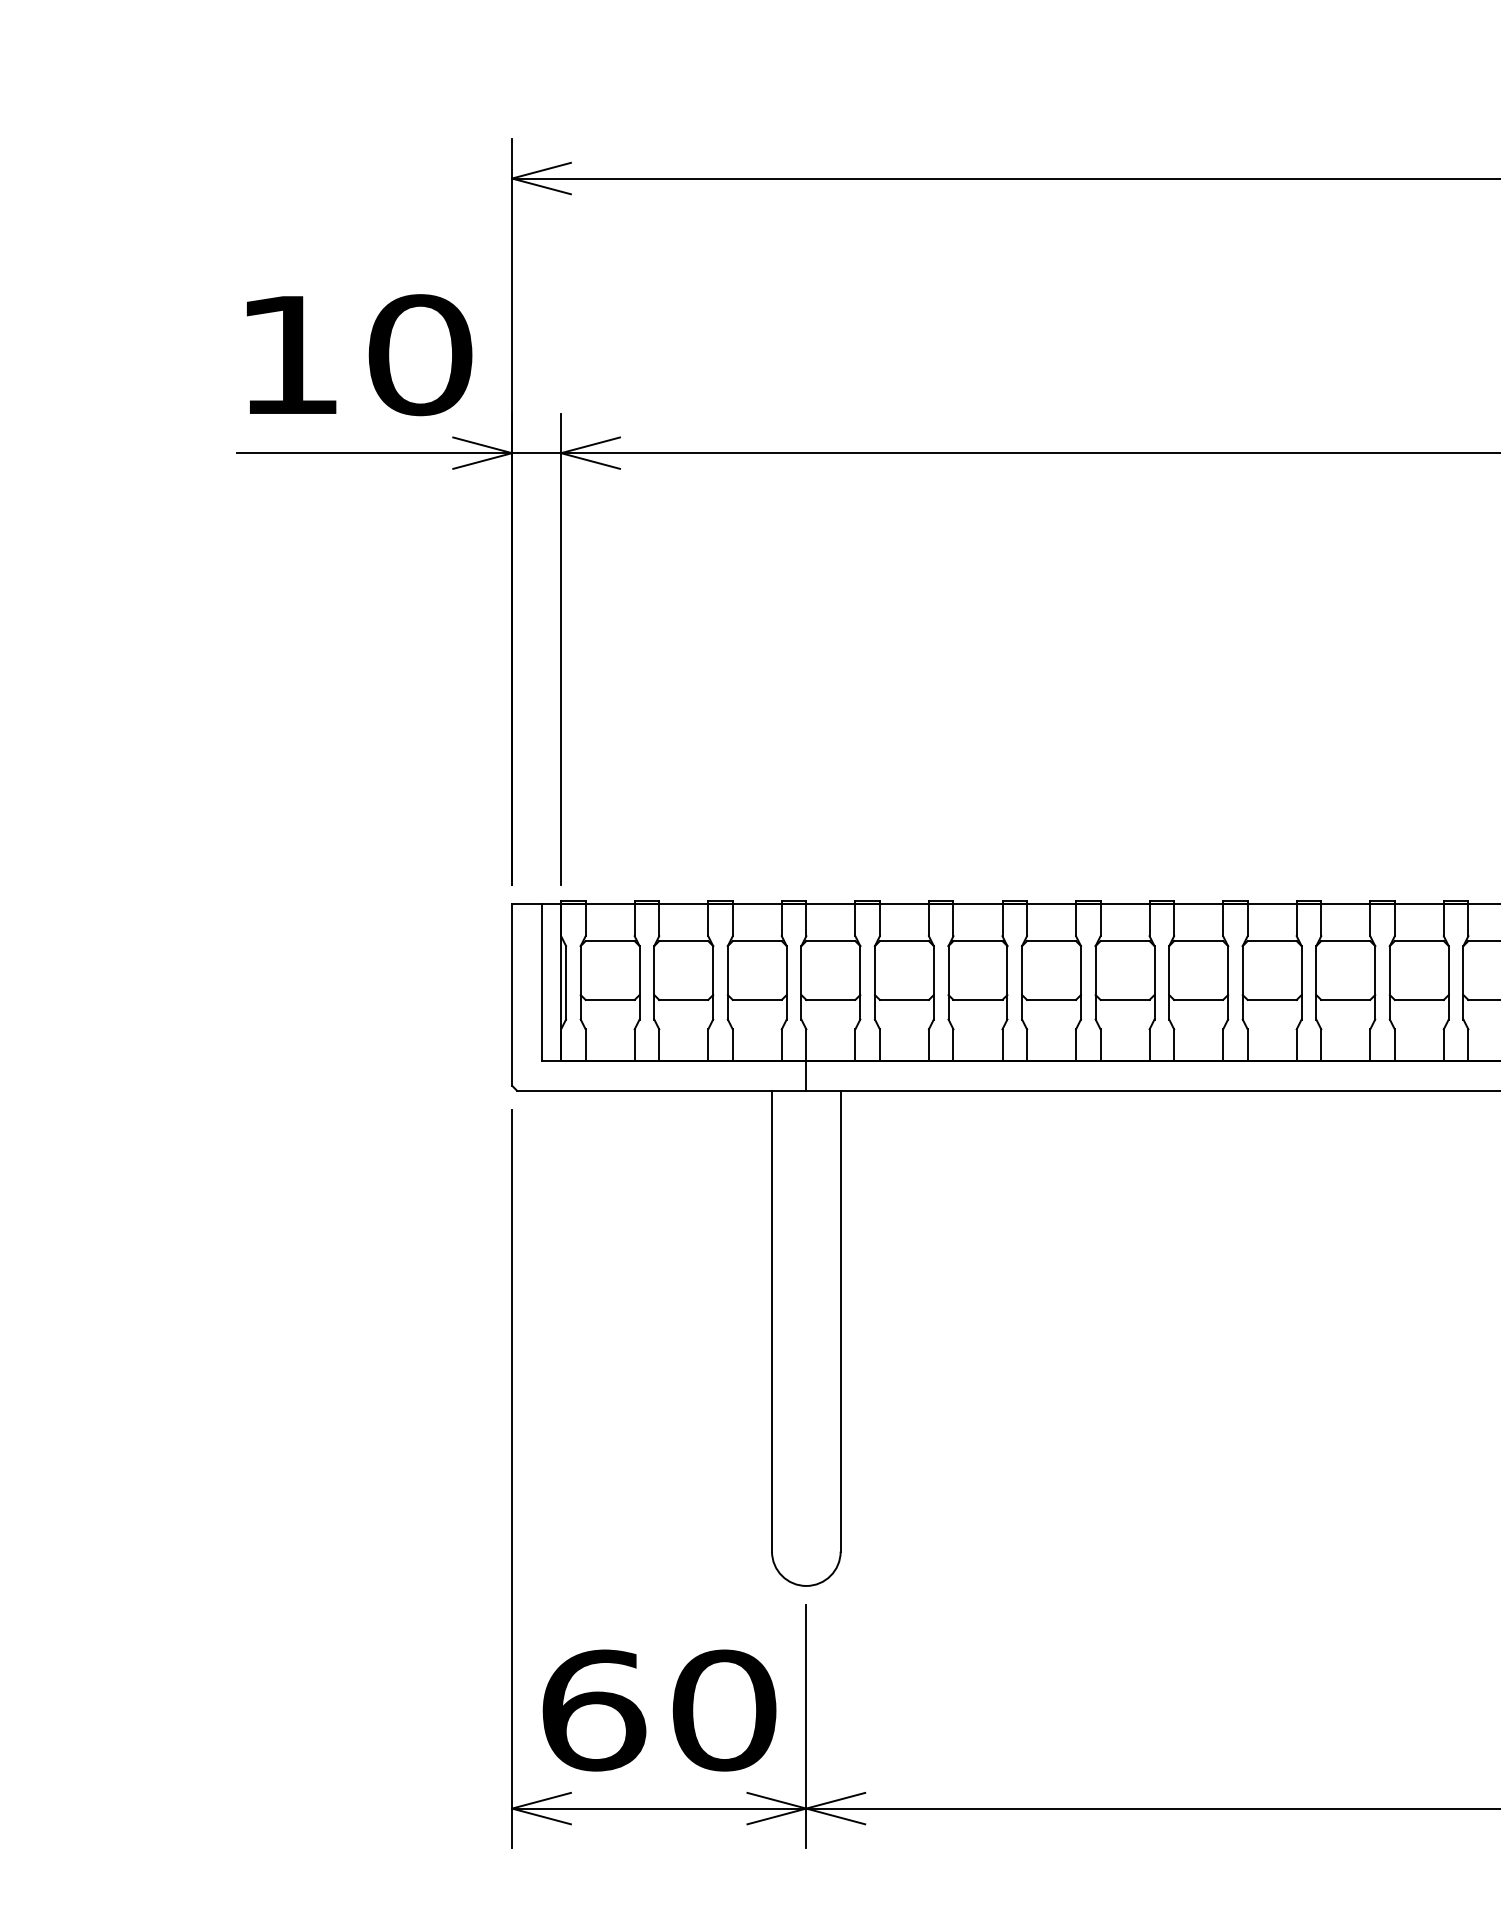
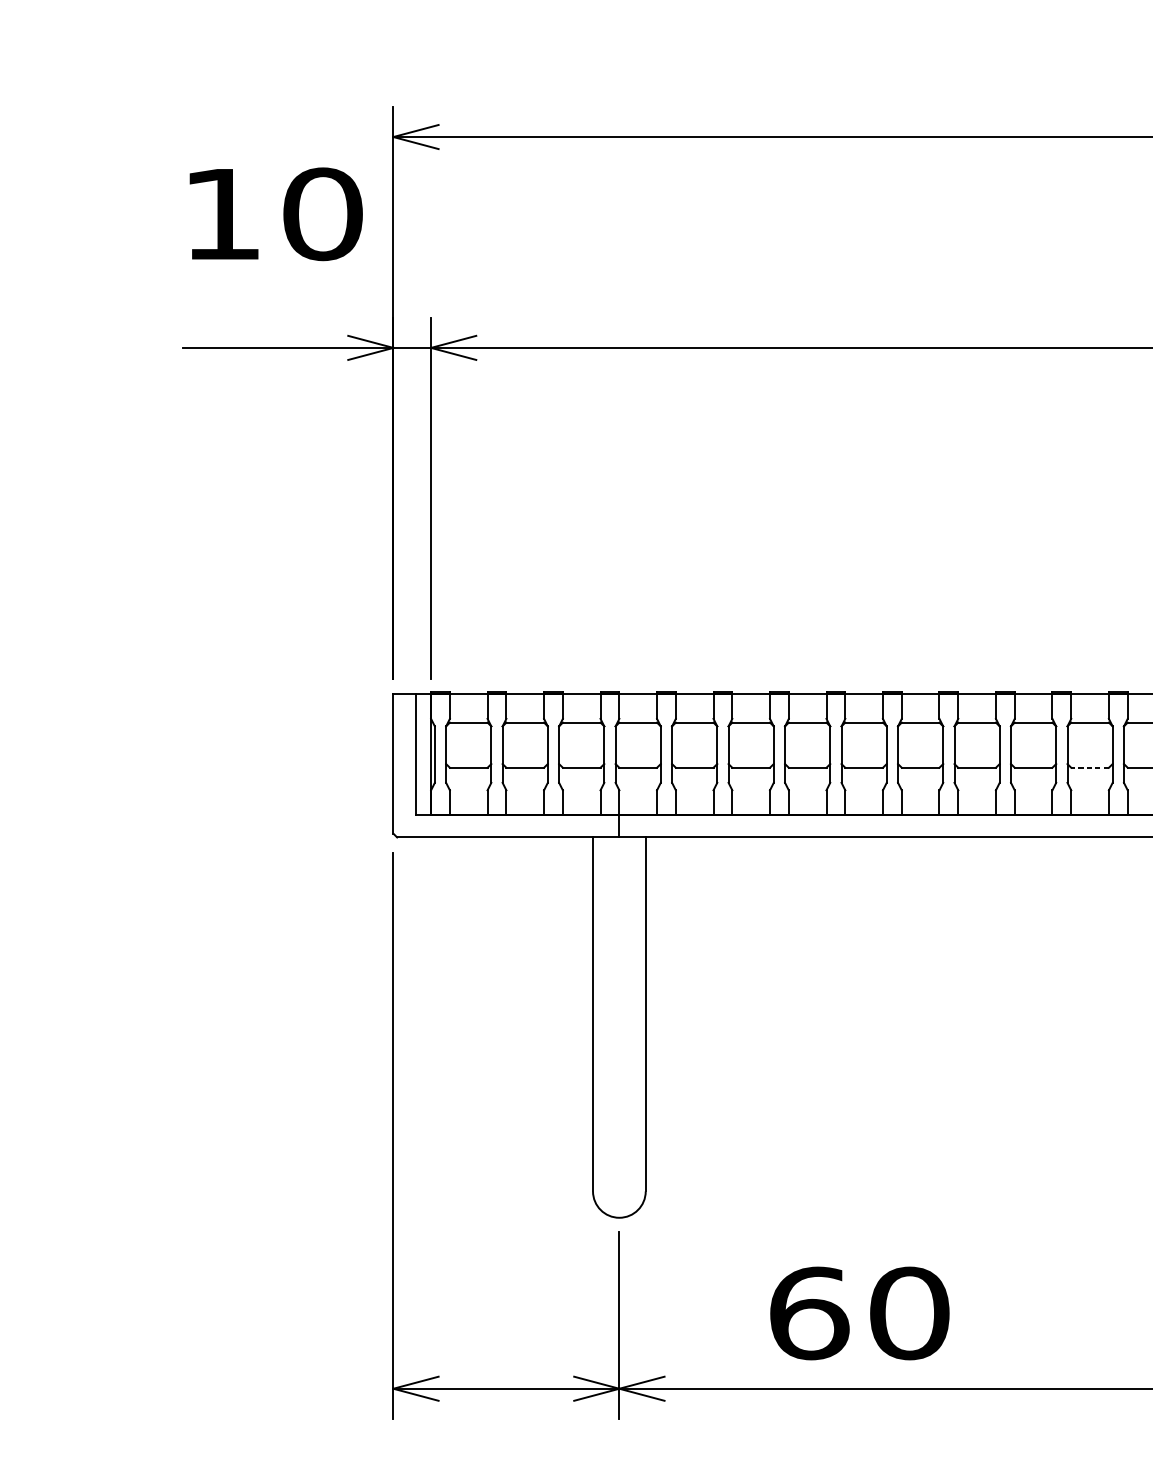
text: (359, 355) -> (276, 214), moved
line: (1419, 999) -> (1090, 767), solid -> dashed
text: (659, 1710) -> (859, 1313), moved

